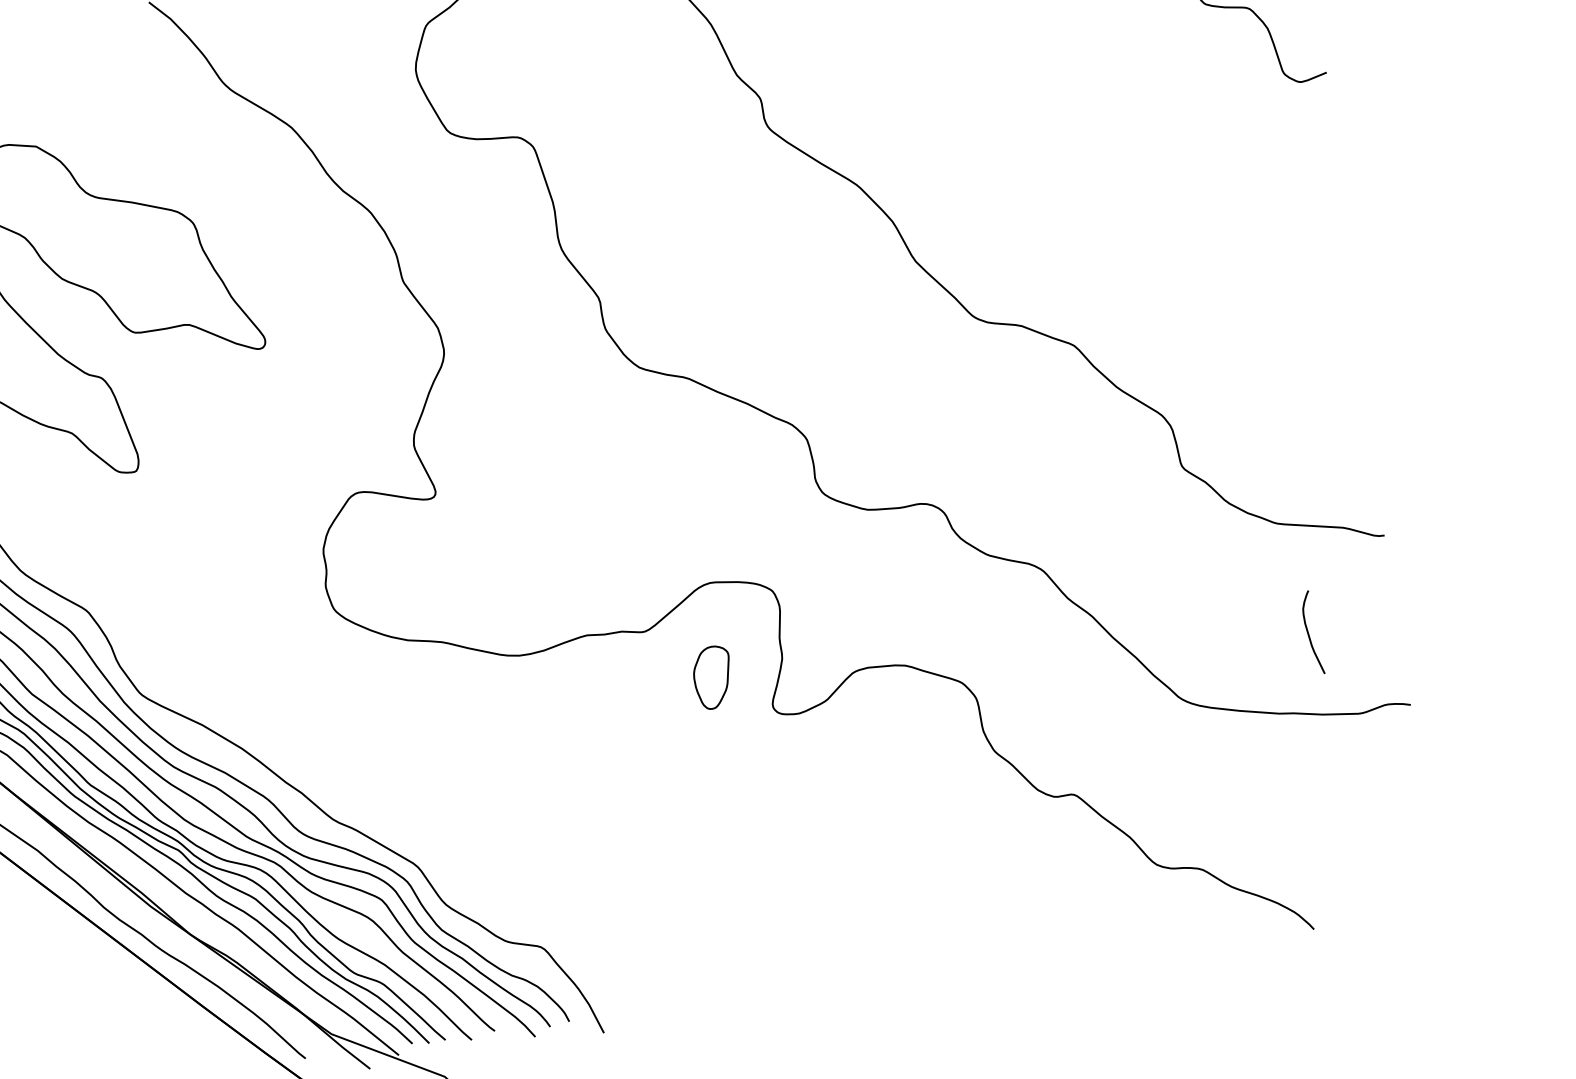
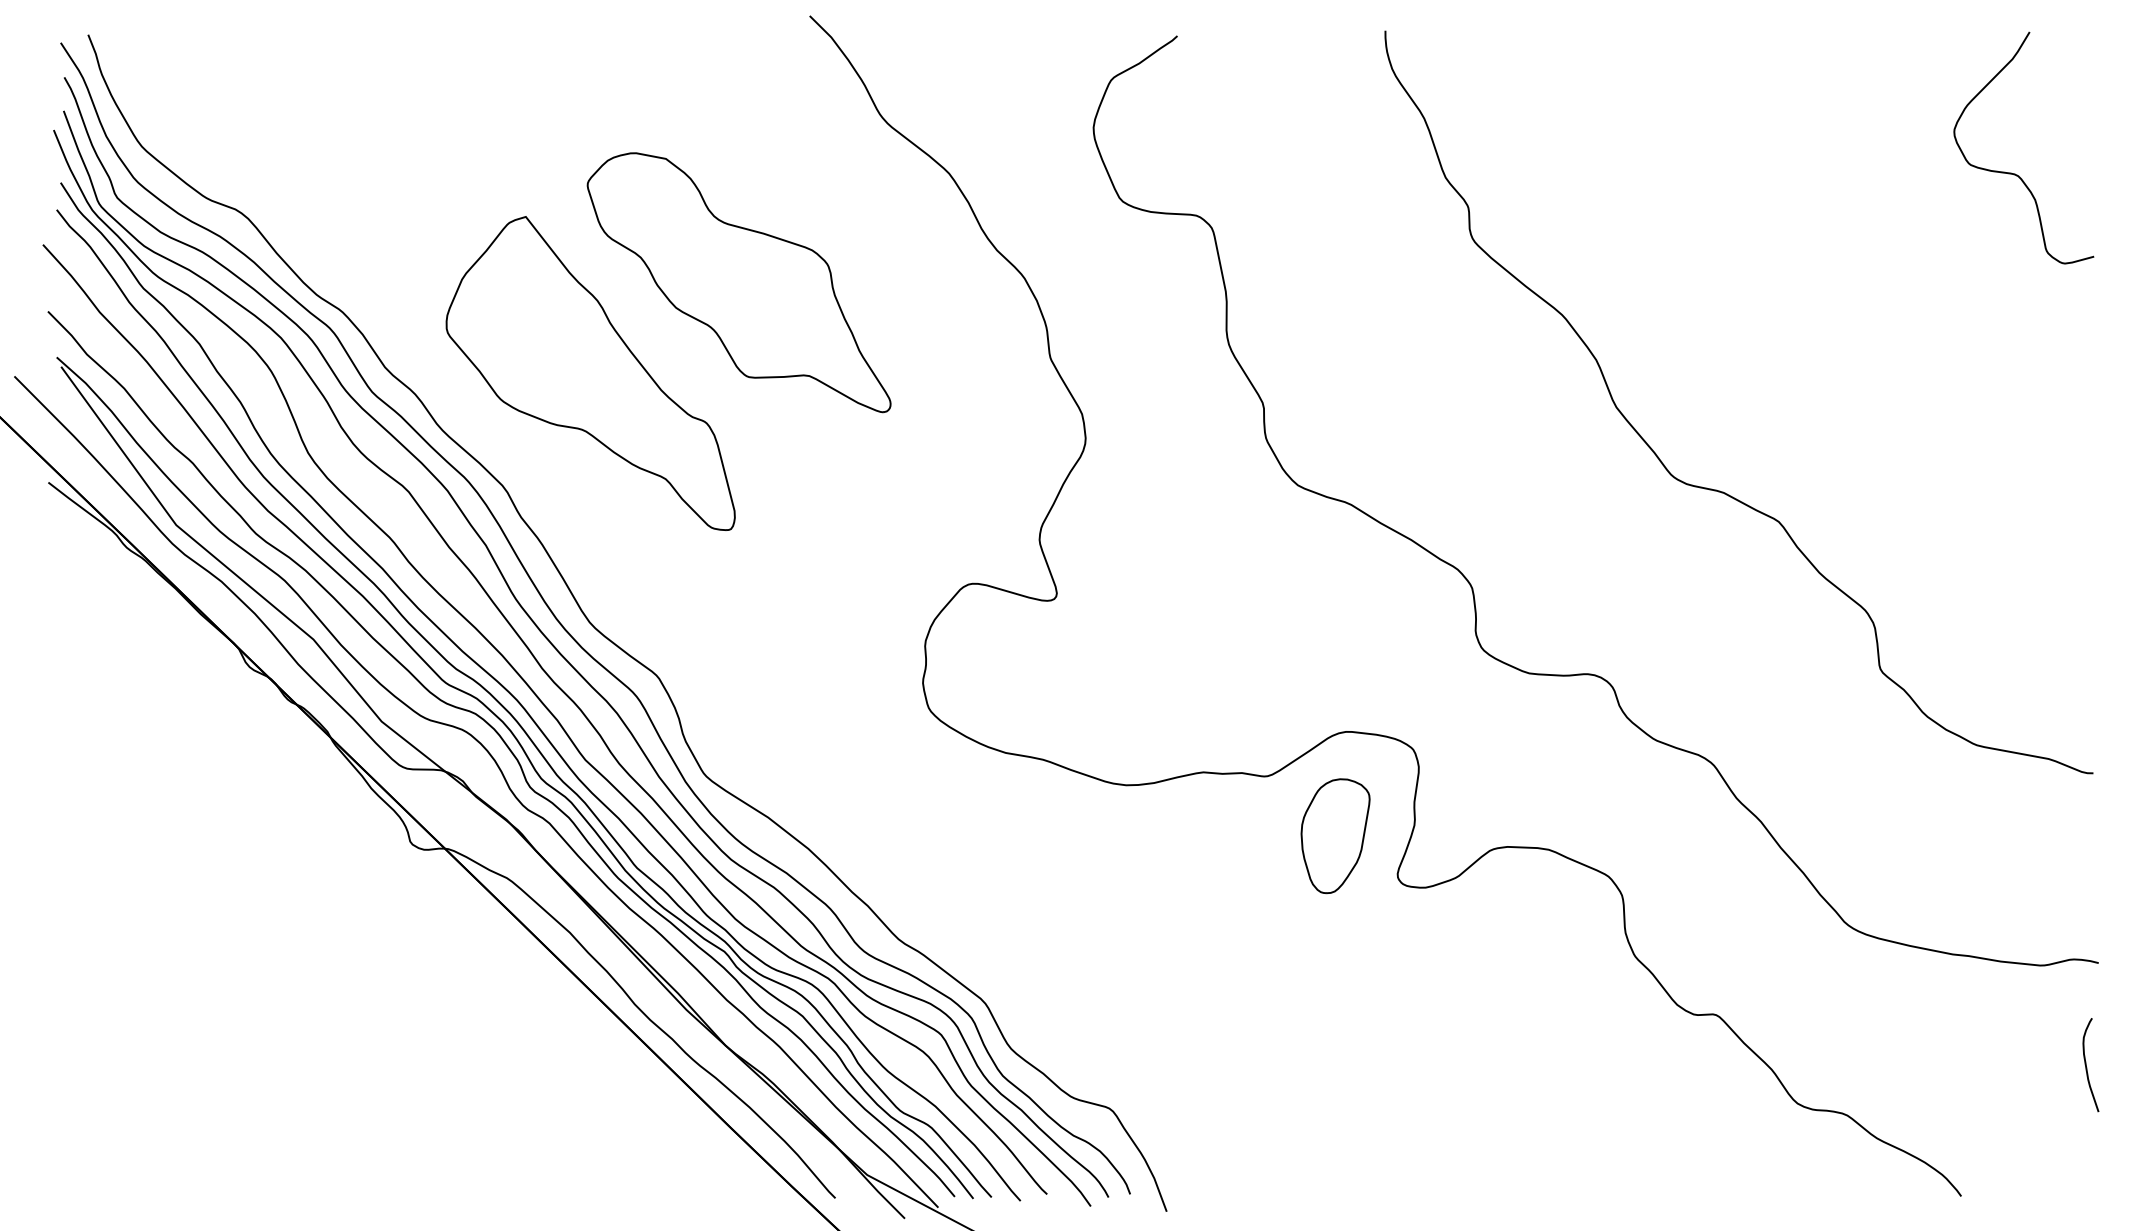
curve: (1309, 635) -> (2087, 1067), moved
part: (712, 677) -> (1335, 836), size x1.67

